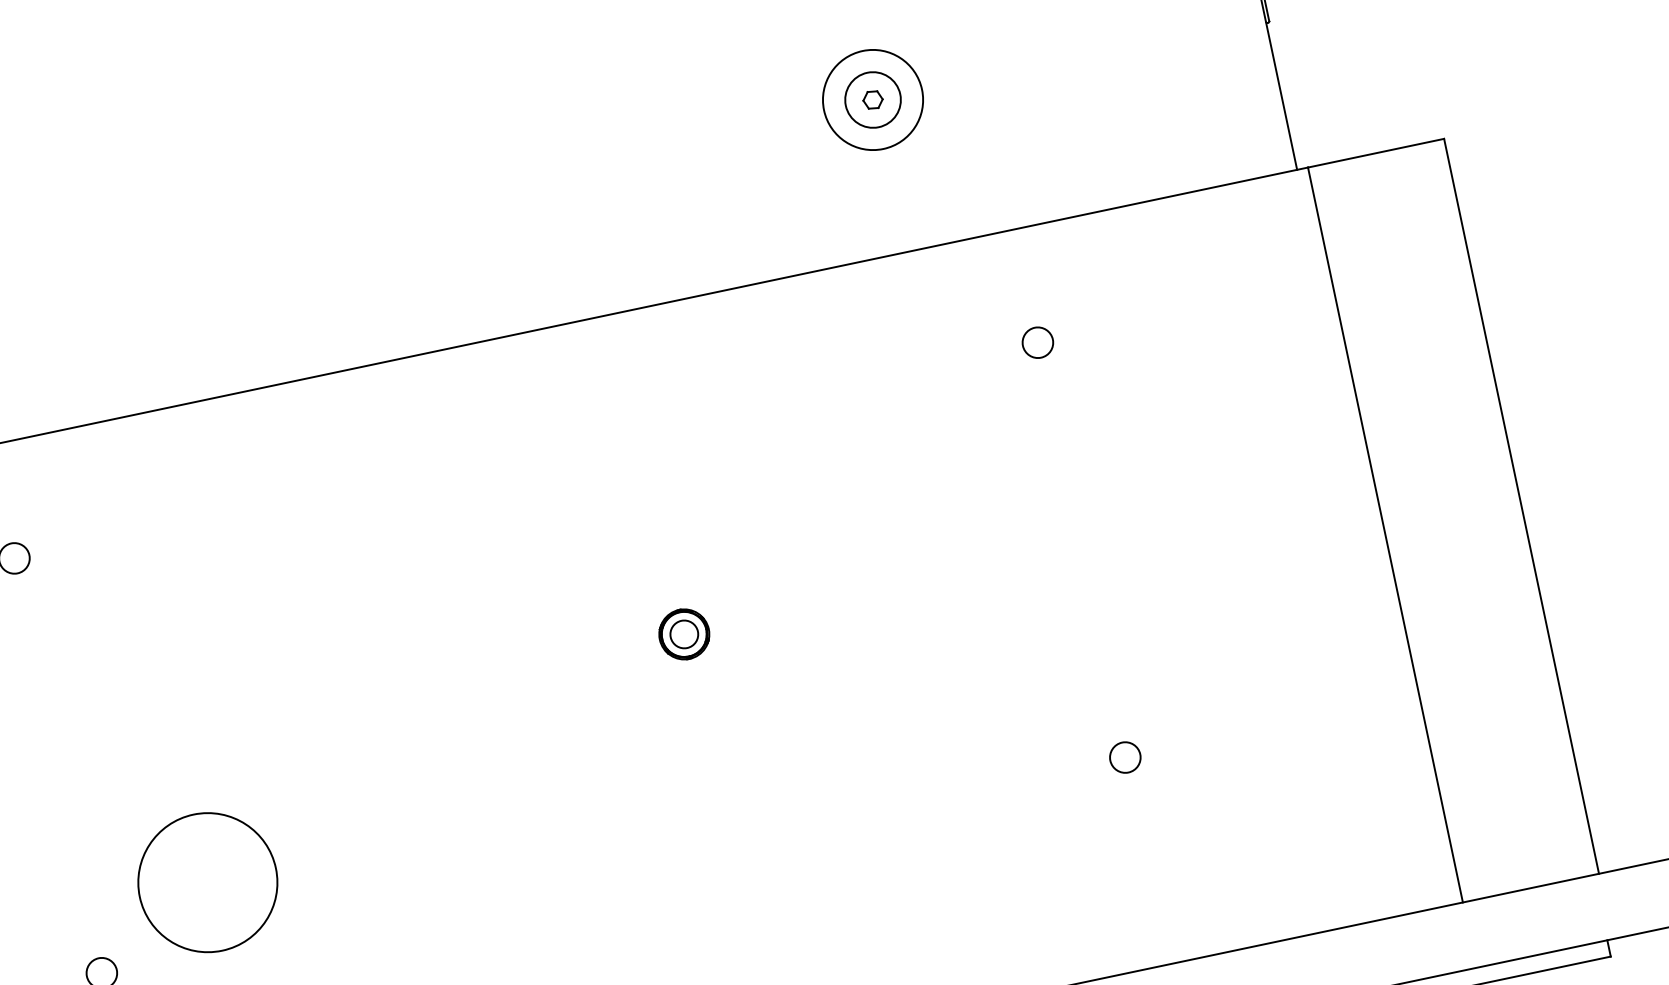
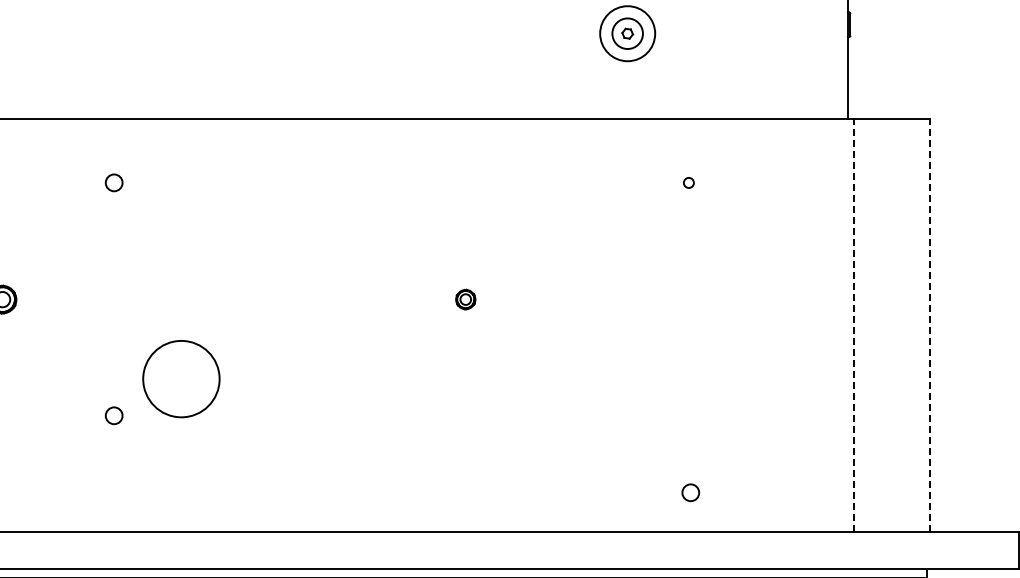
circle: (1037, 342) -> (688, 182), size x0.6
line: (1521, 506) -> (930, 325), solid -> dashed
line: (1384, 534) -> (853, 325), solid -> dashed
part: (683, 634) -> (465, 299), size x0.7
circle: (1124, 757) -> (690, 492), moved

